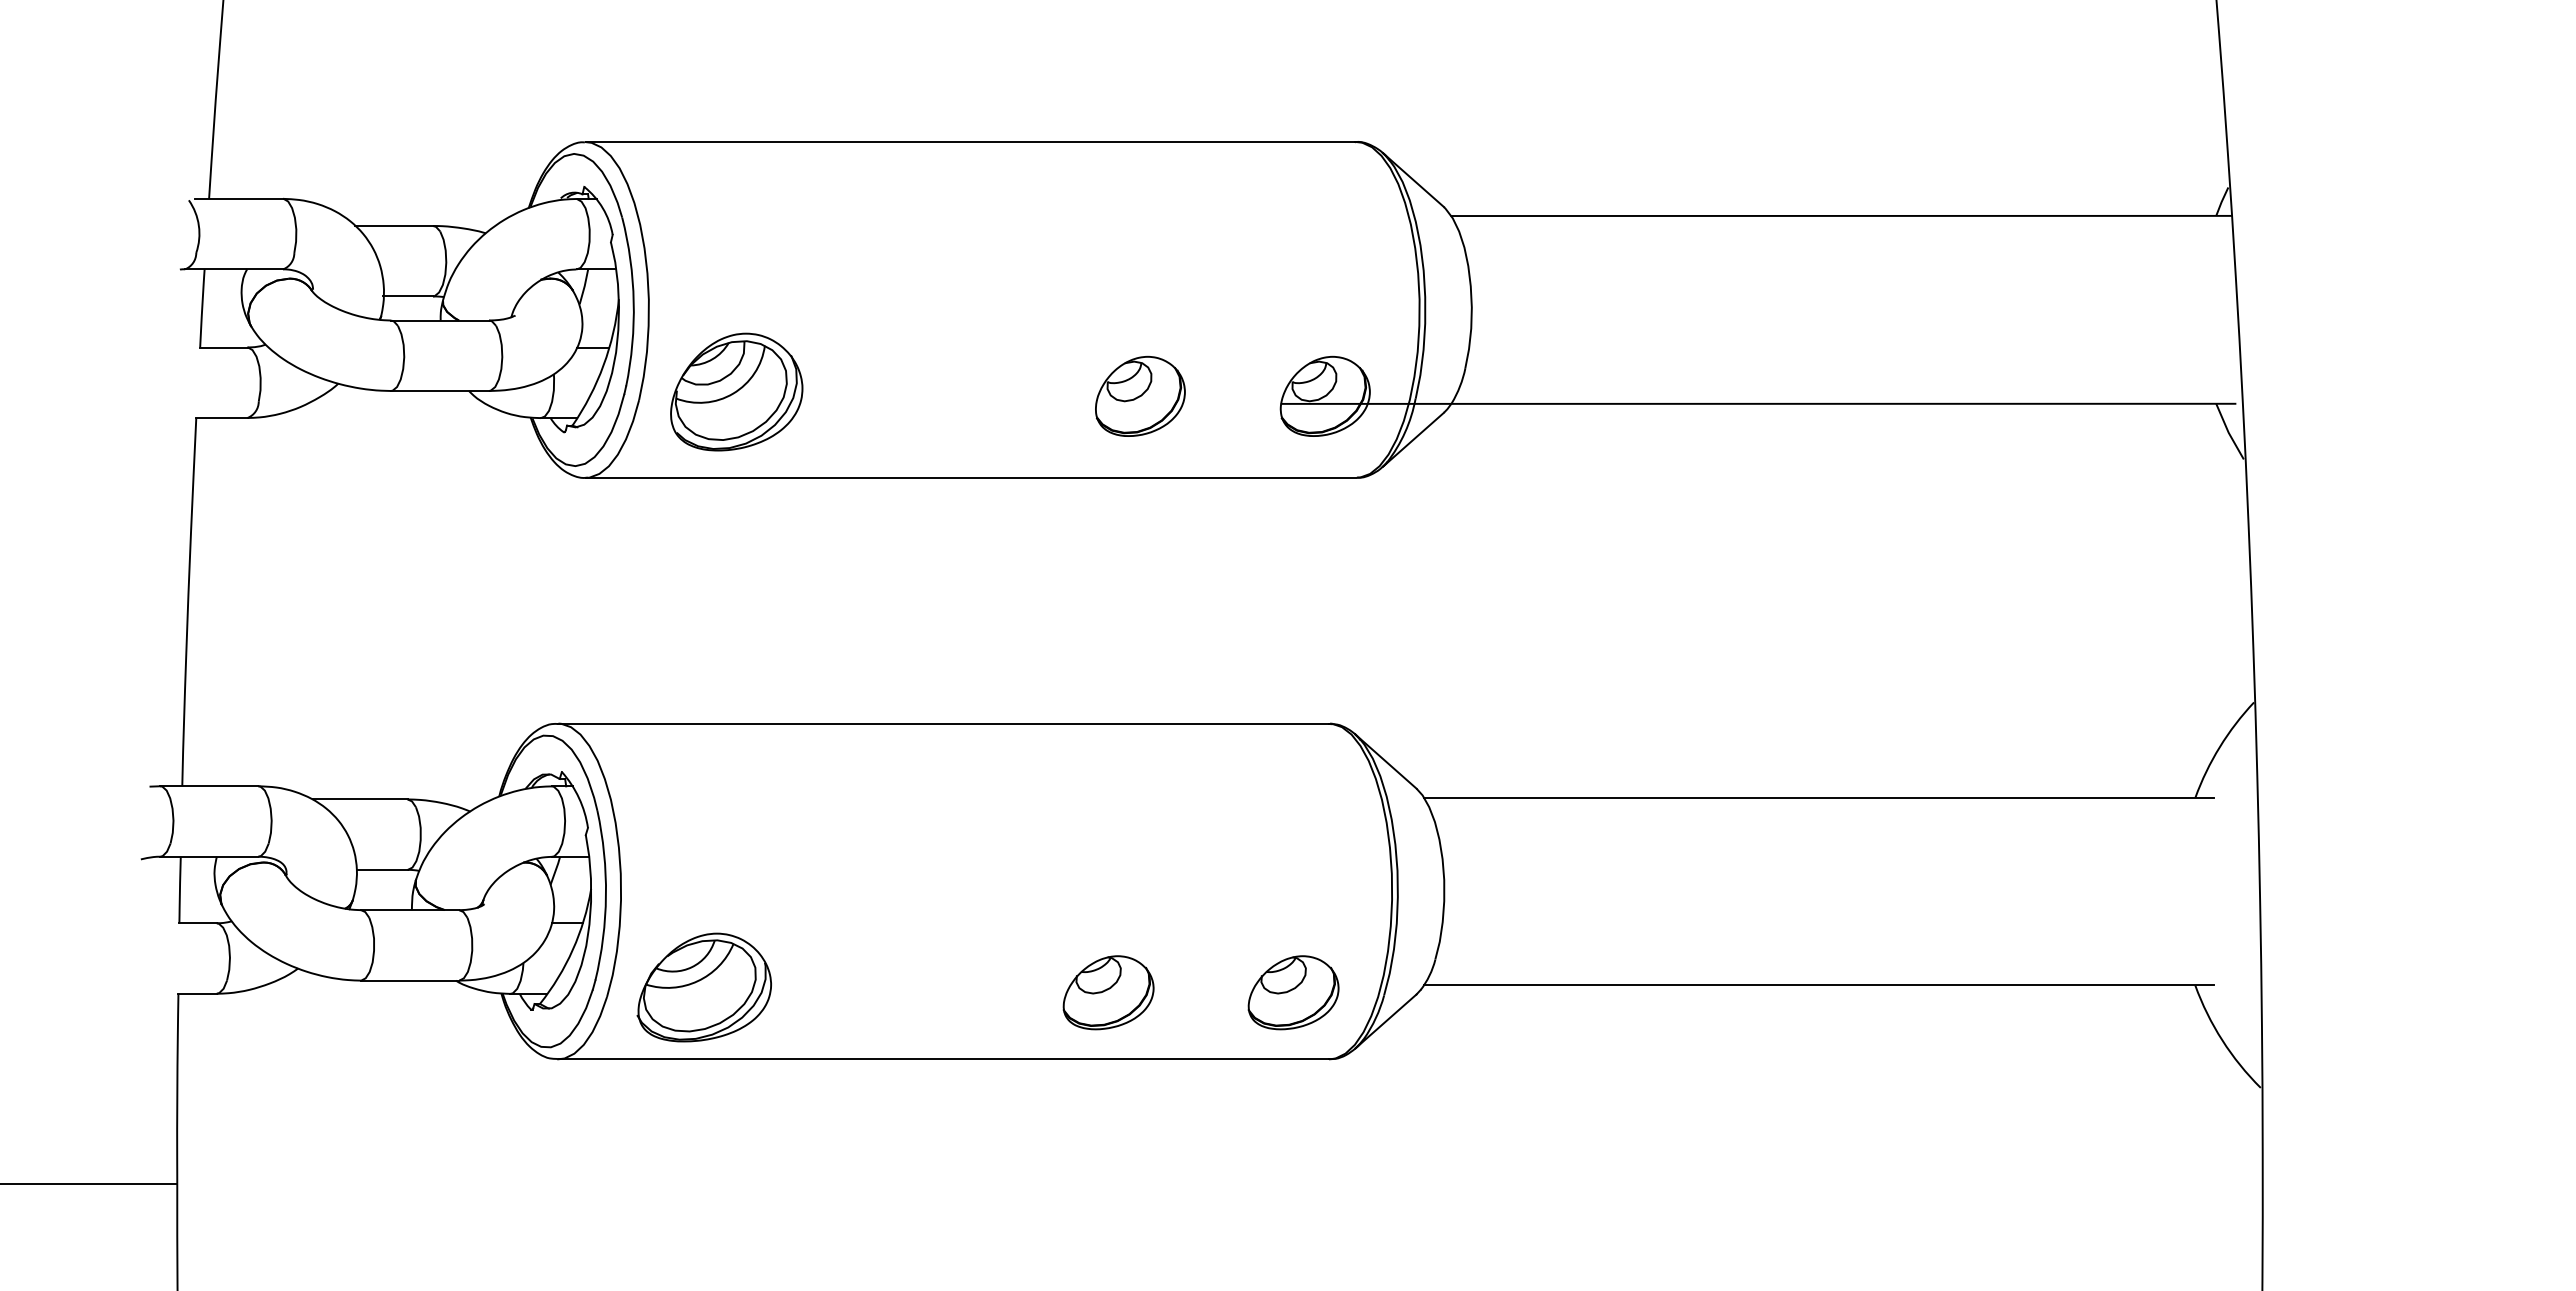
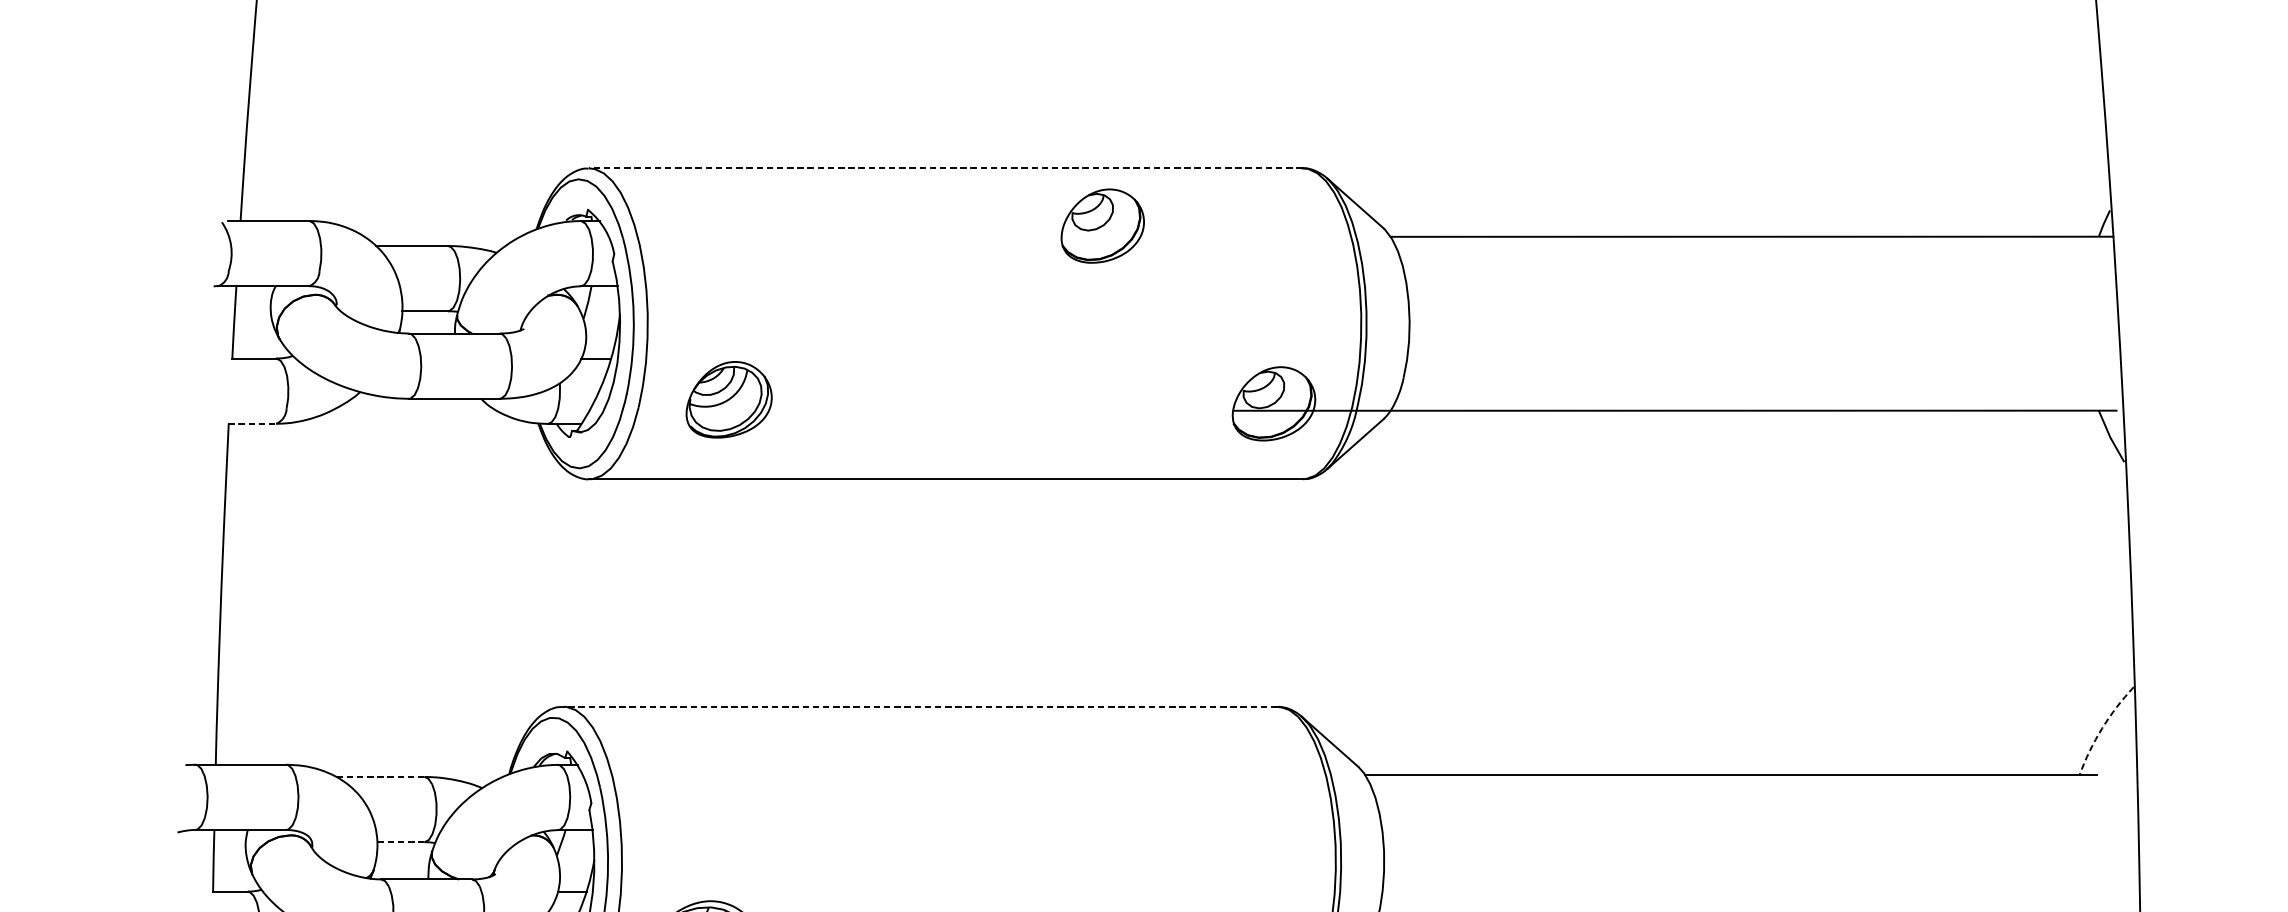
line: (970, 142) -> (945, 168), solid -> dashed
part: (736, 391) -> (728, 399), size x0.7
part: (1140, 395) -> (1102, 225), moved
line: (221, 418) -> (252, 424), solid -> dashed
line: (943, 723) -> (920, 706), solid -> dashed
arc: (2219, 747) -> (2101, 728), solid -> dashed
line: (360, 799) -> (380, 777), solid -> dashed
line: (382, 869) -> (401, 841), solid -> dashed

